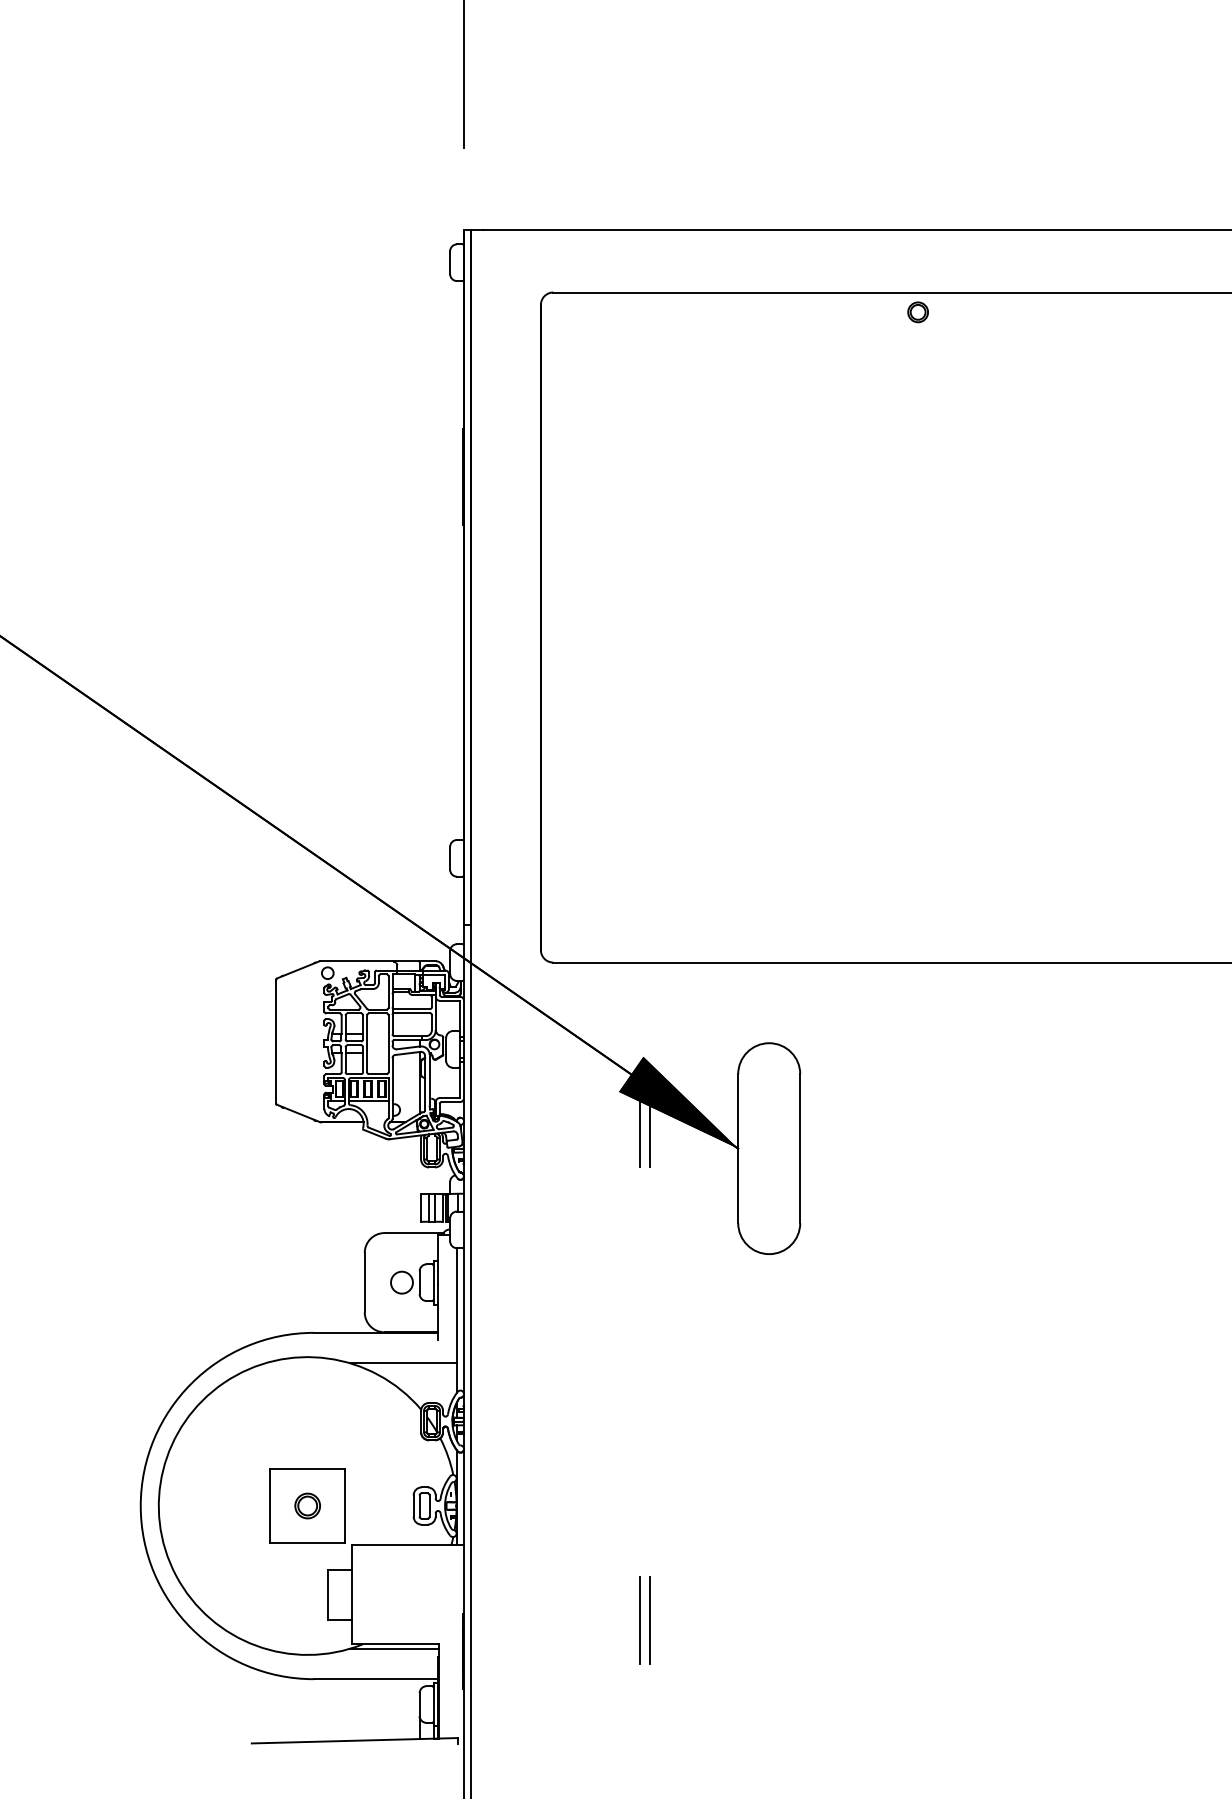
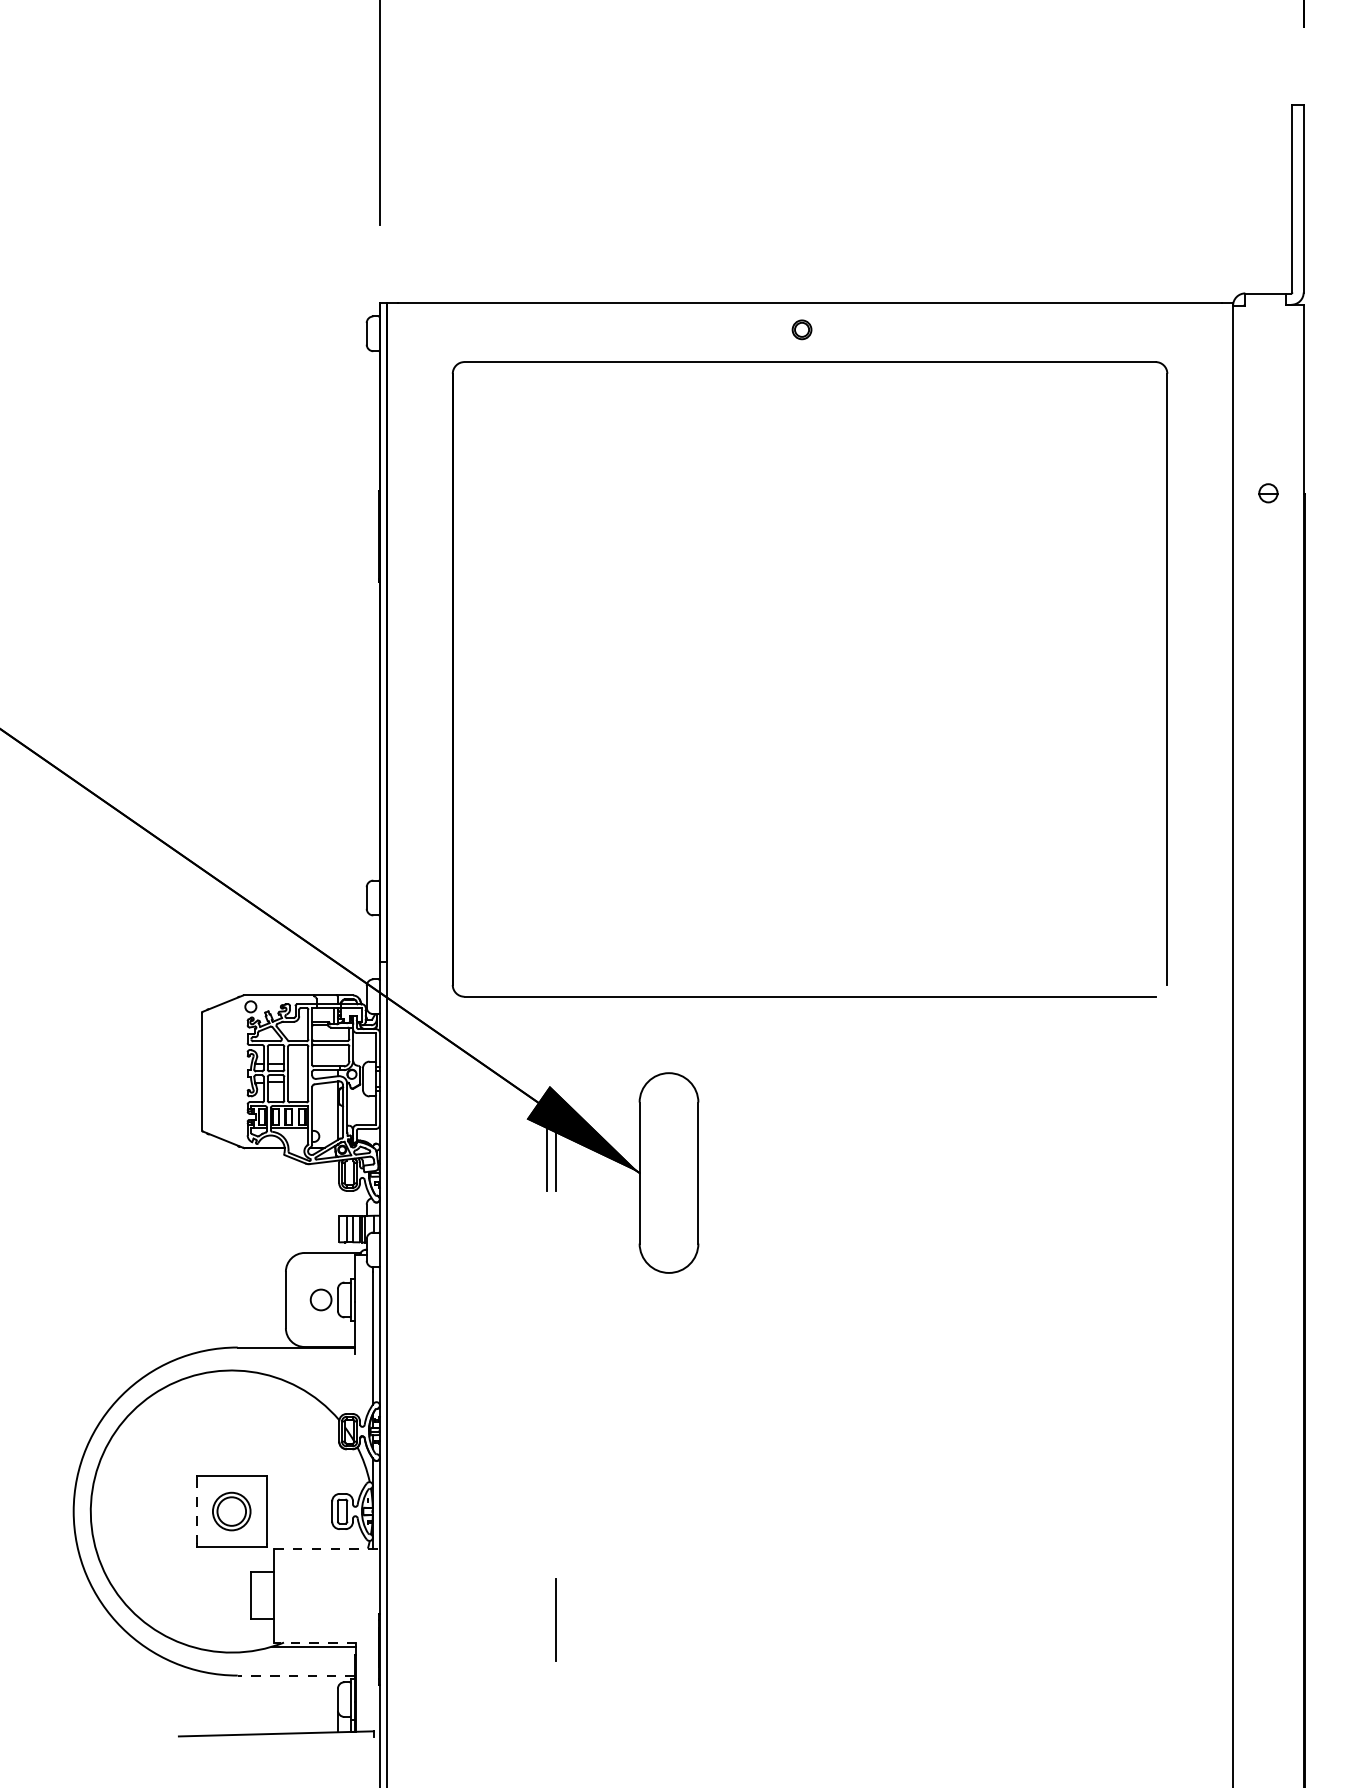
part: (917, 311) -> (801, 329), moved
line: (403, 1363) -> (322, 1376), removed
line: (270, 1505) -> (196, 1511), solid -> dashed
part: (307, 1505) -> (231, 1511), size x1.6
line: (408, 1545) -> (327, 1548), solid -> dashed
line: (639, 1619) -> (546, 1619), removed
line: (394, 1644) -> (314, 1642), solid -> dashed
line: (375, 1679) -> (296, 1675), solid -> dashed

